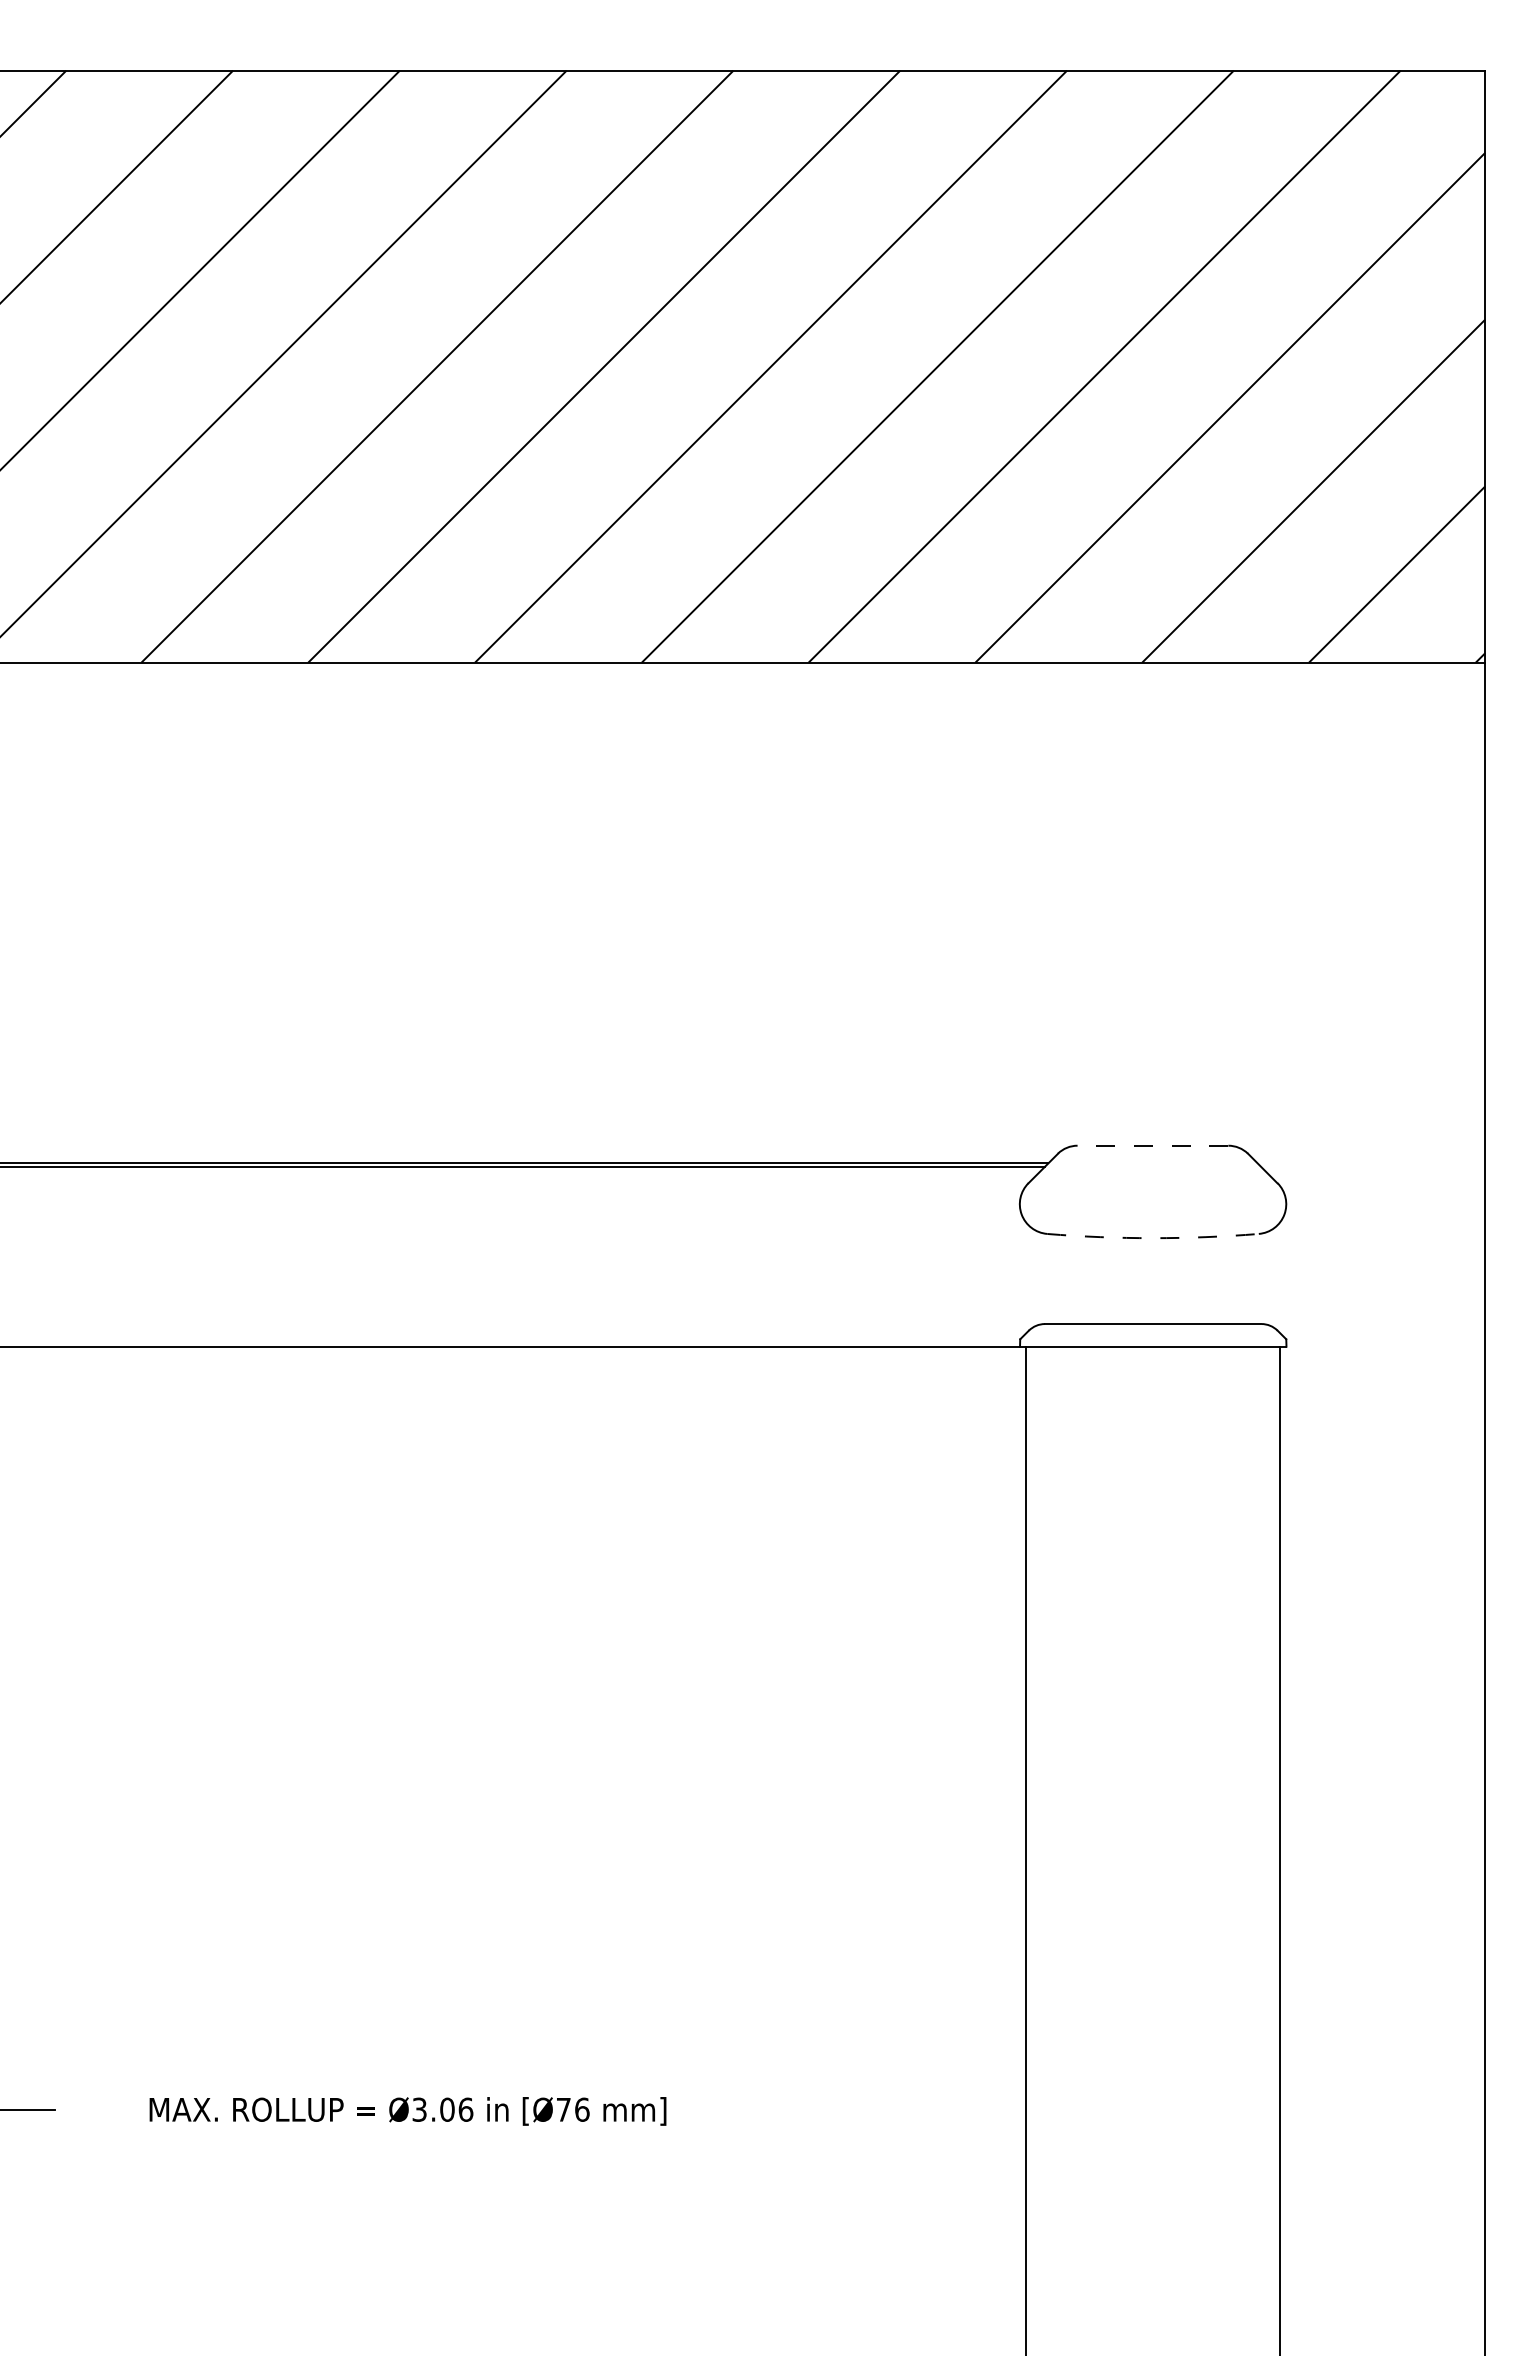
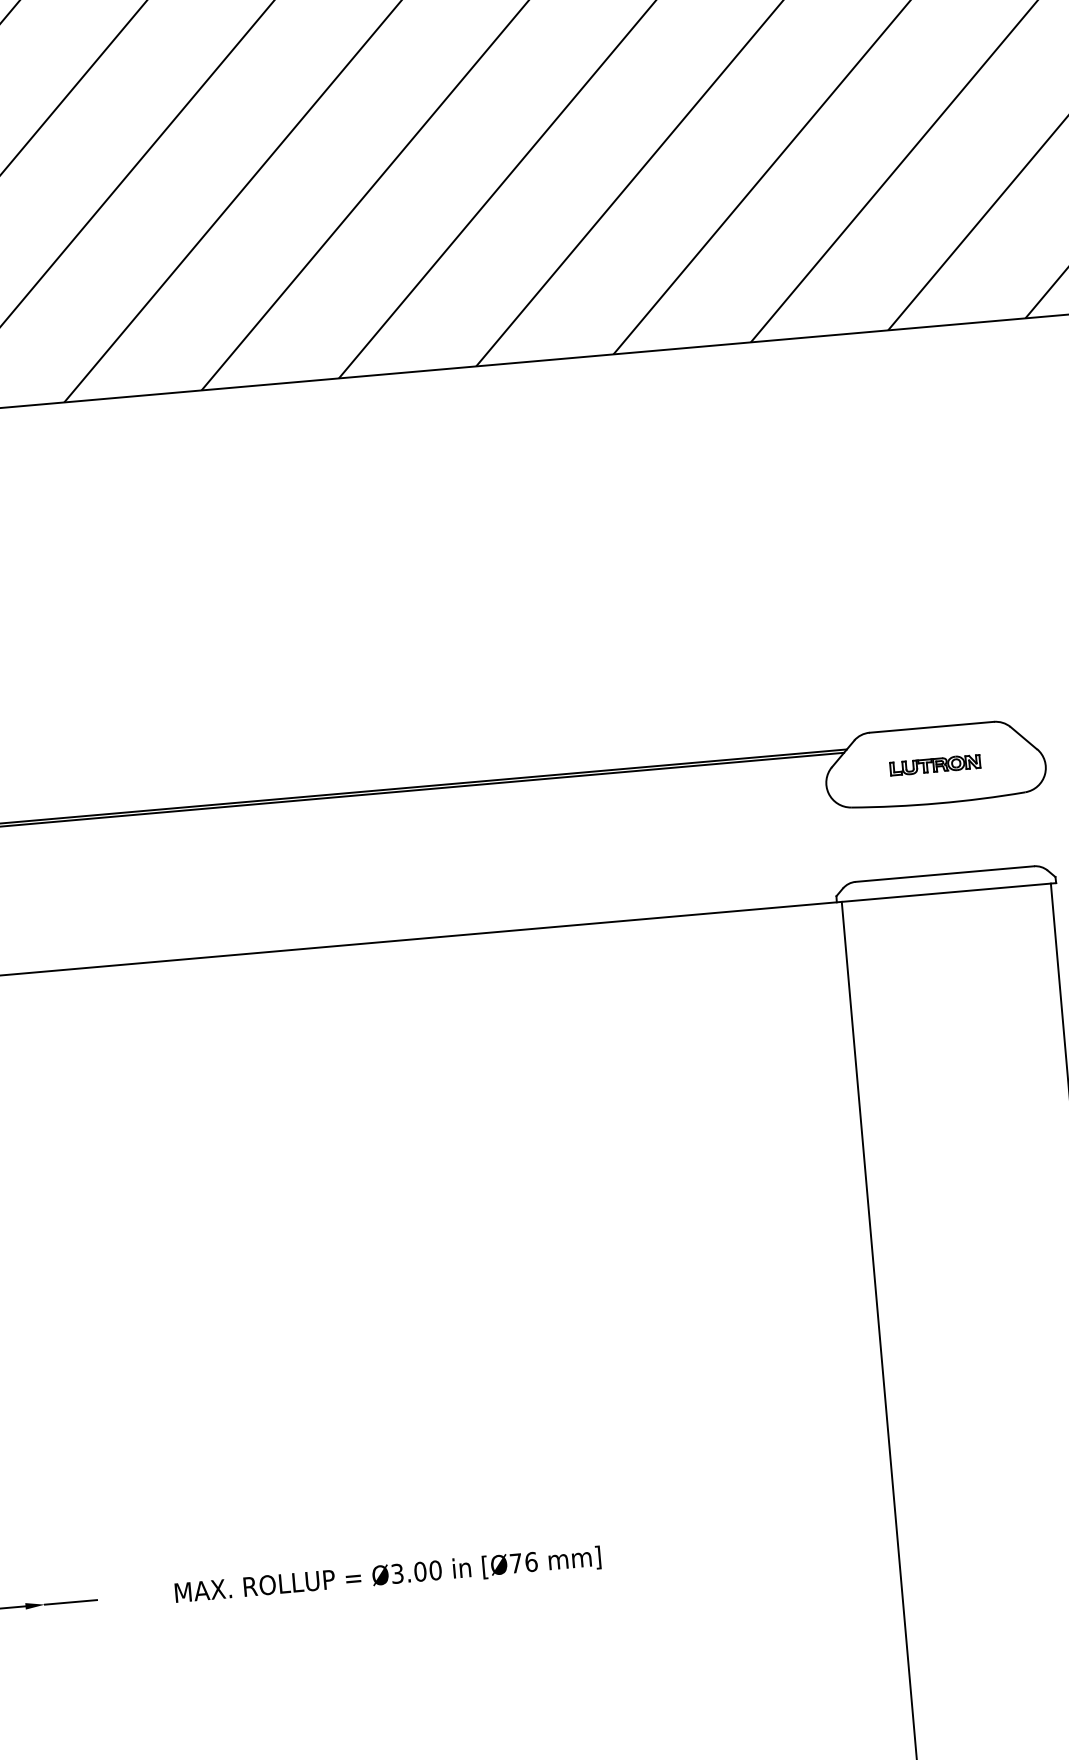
line: (1152, 1145) -> (931, 727), dashed -> solid
part: (1152, 1191) -> (934, 765), added
arc: (1153, 1238) -> (938, 803), dashed -> solid
text: (465, 2109) -> (435, 1570), Ø3.06 -> Ø3.00

